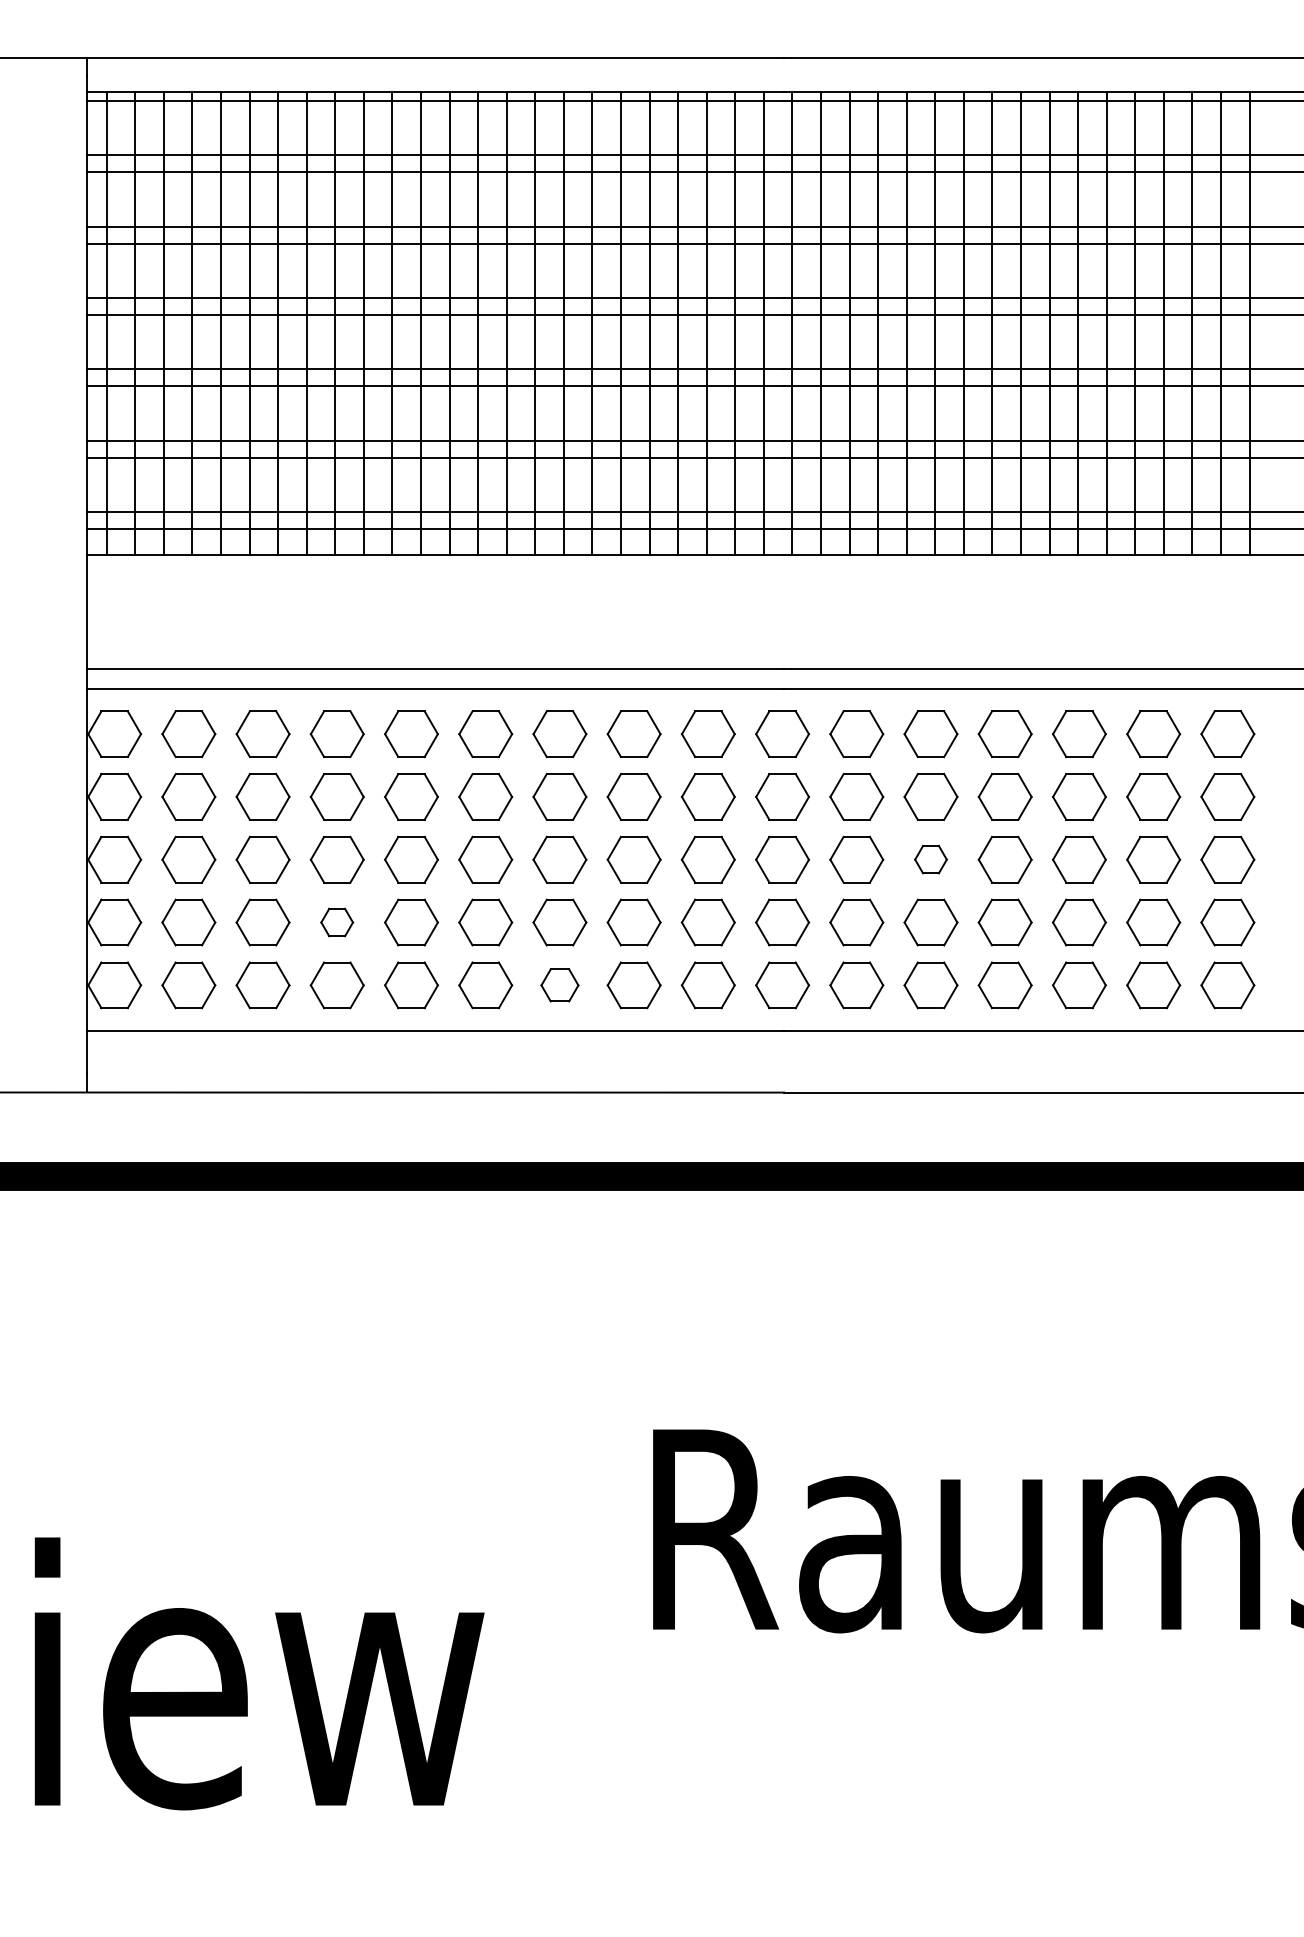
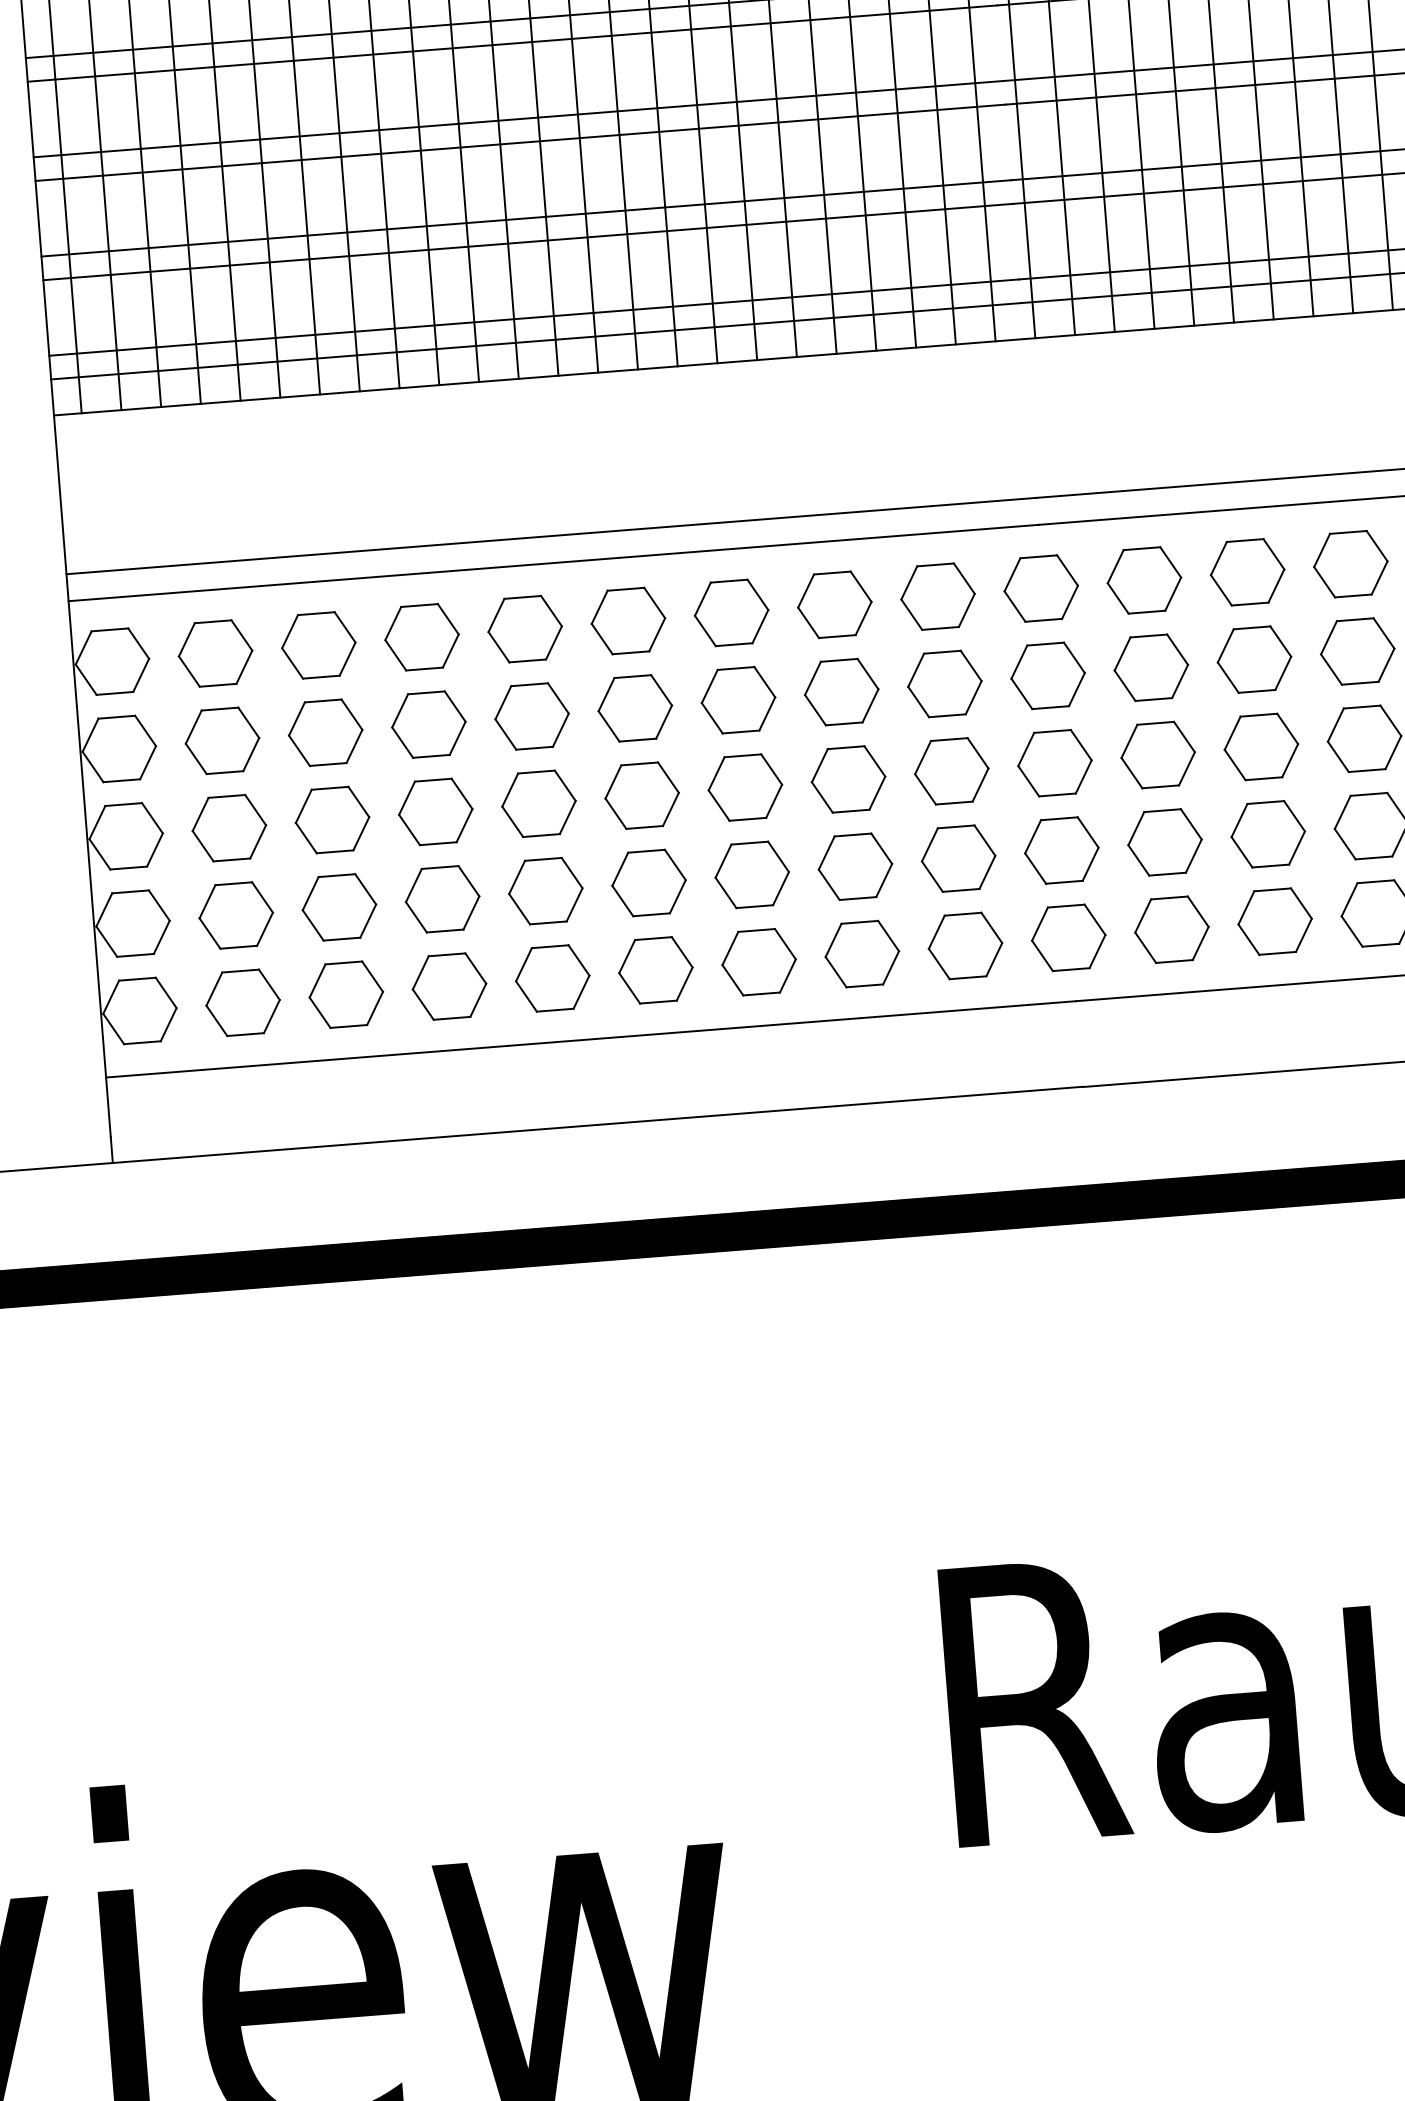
part: (930, 859) -> (1260, 746), size x1.67
part: (336, 922) -> (441, 899), size x1.67
part: (559, 985) -> (758, 962), size x1.43

